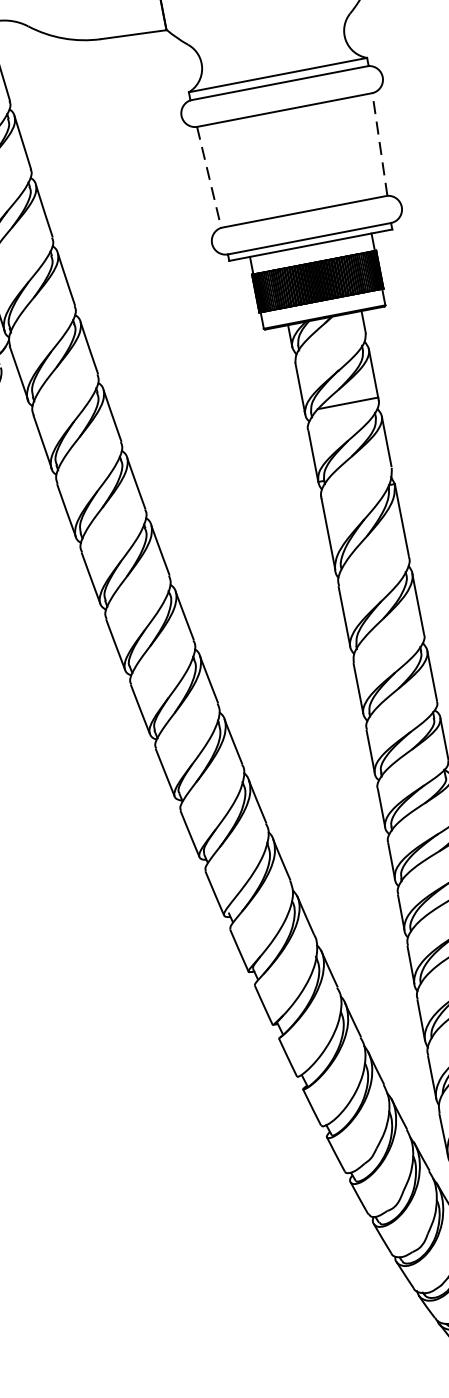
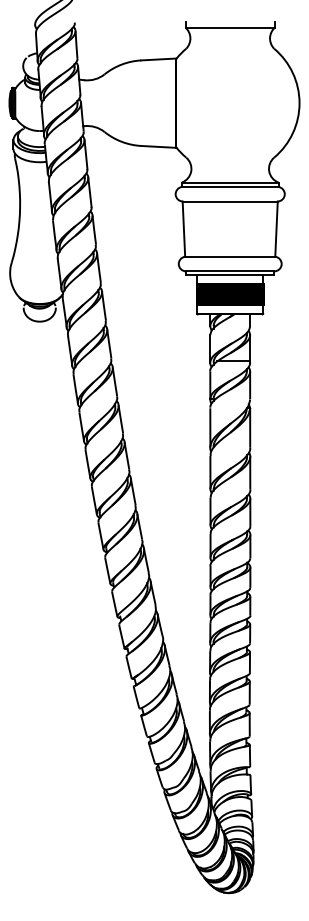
line: (379, 145) -> (276, 229), dashed -> solid
line: (208, 178) -> (183, 229), dashed -> solid

